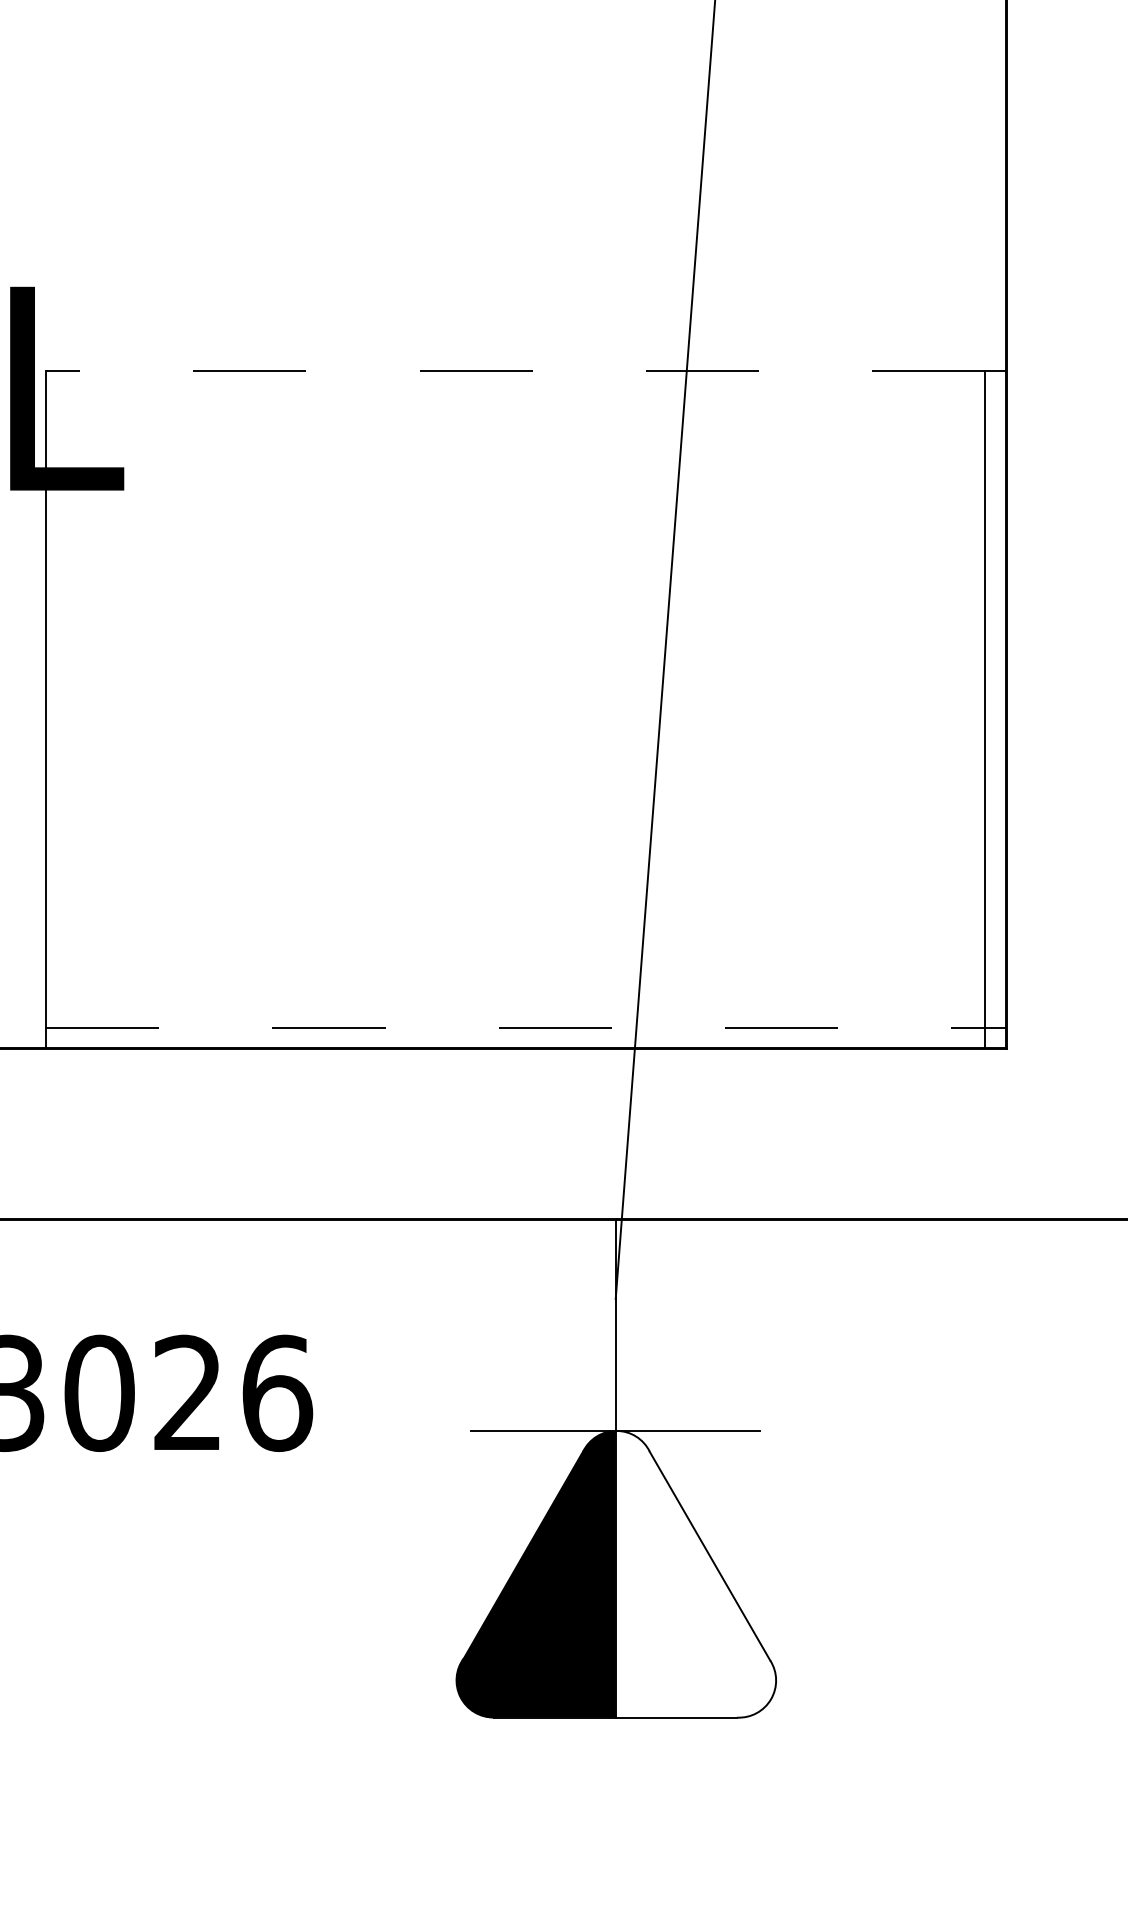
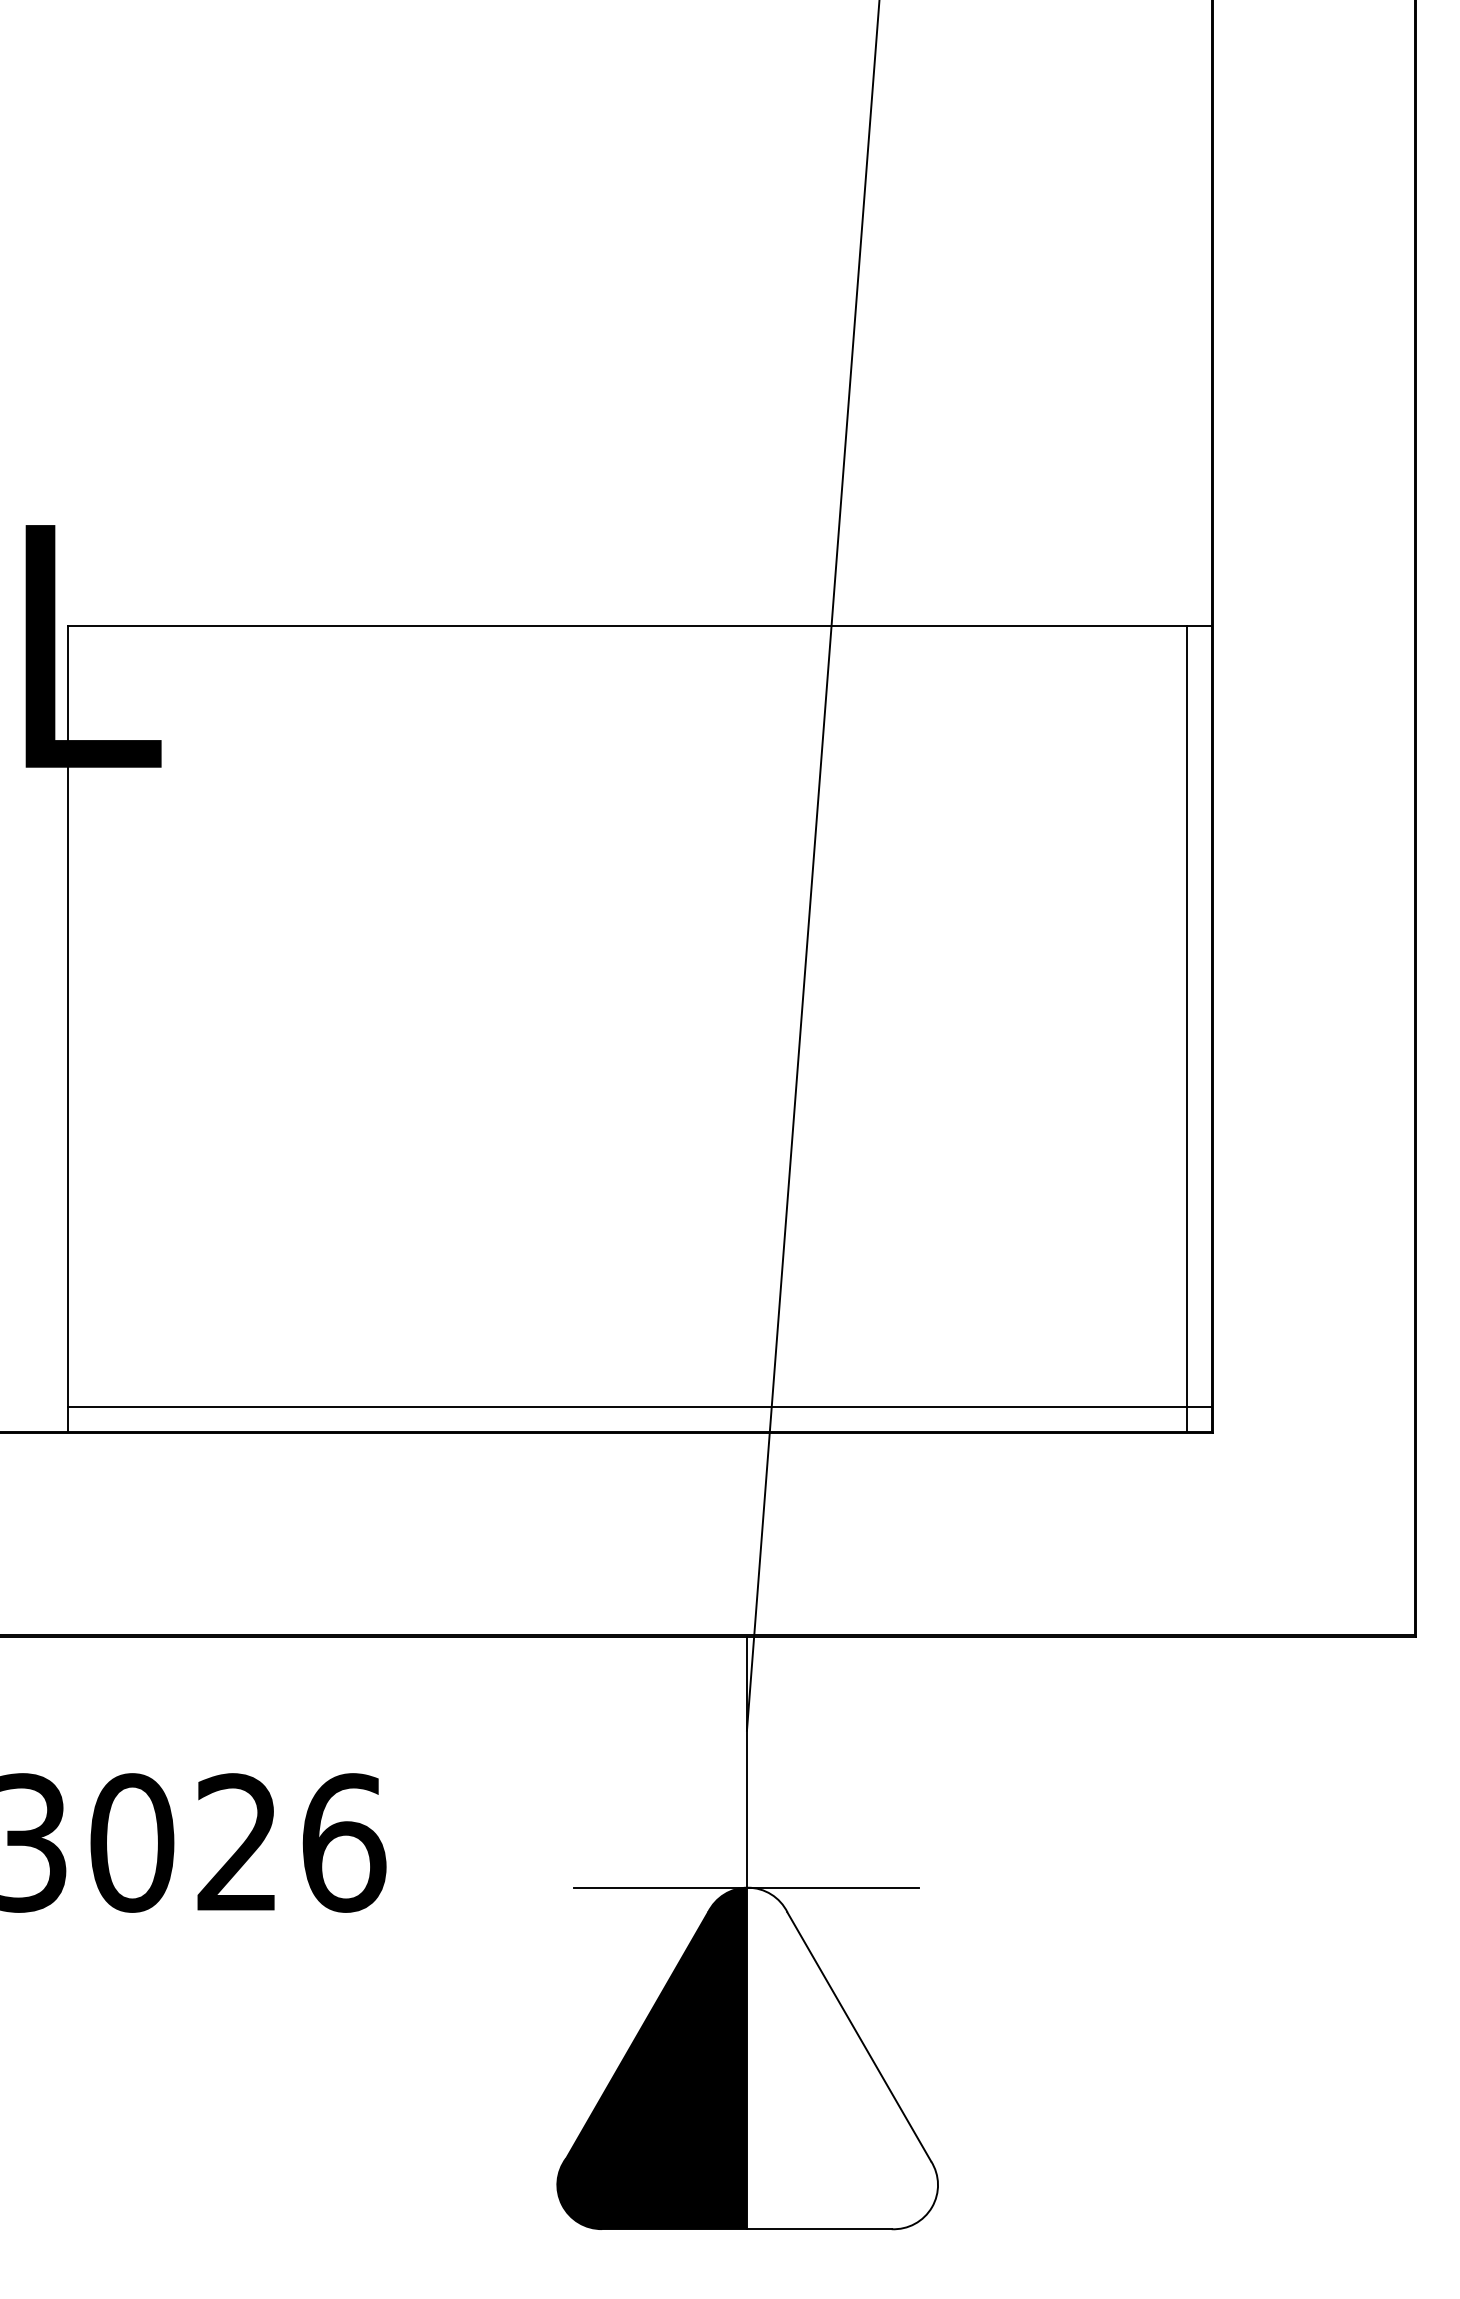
line: (515, 371) -> (627, 625), dashed -> solid
line: (526, 1027) -> (640, 1407), dashed -> solid

